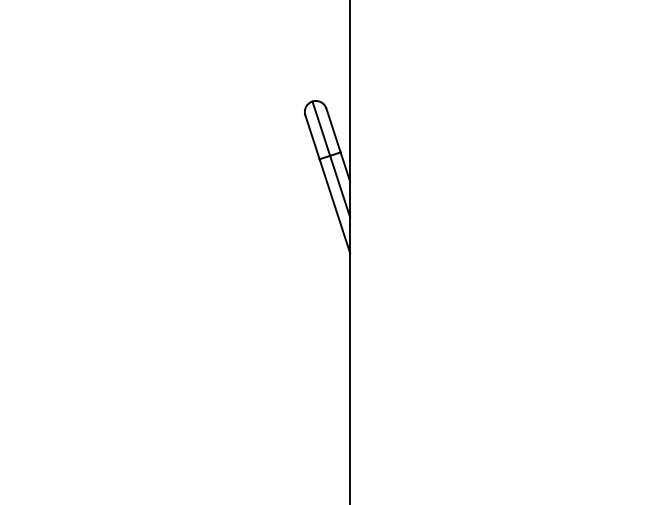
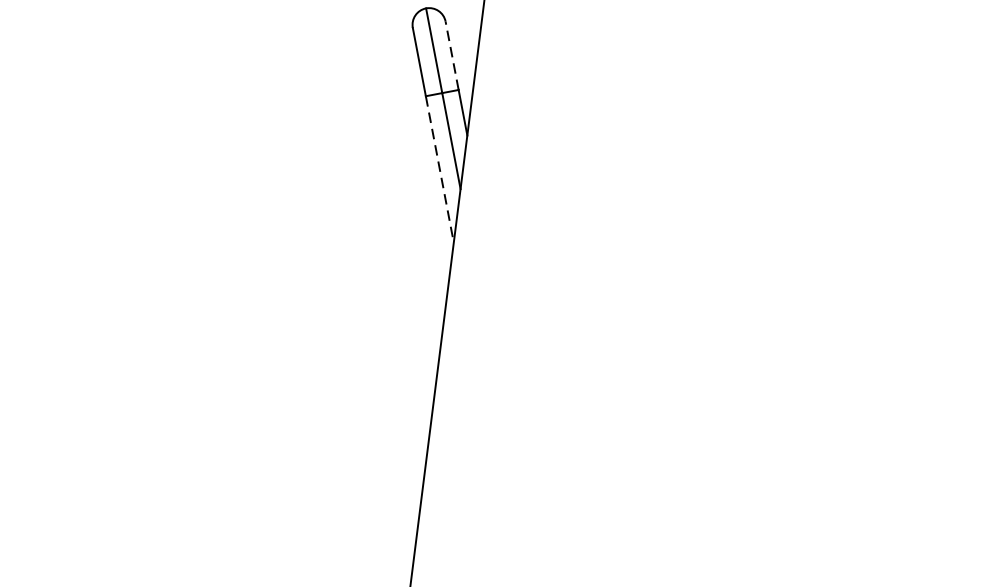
line: (333, 130) -> (452, 55), solid -> dashed
line: (335, 206) -> (440, 170), solid -> dashed

